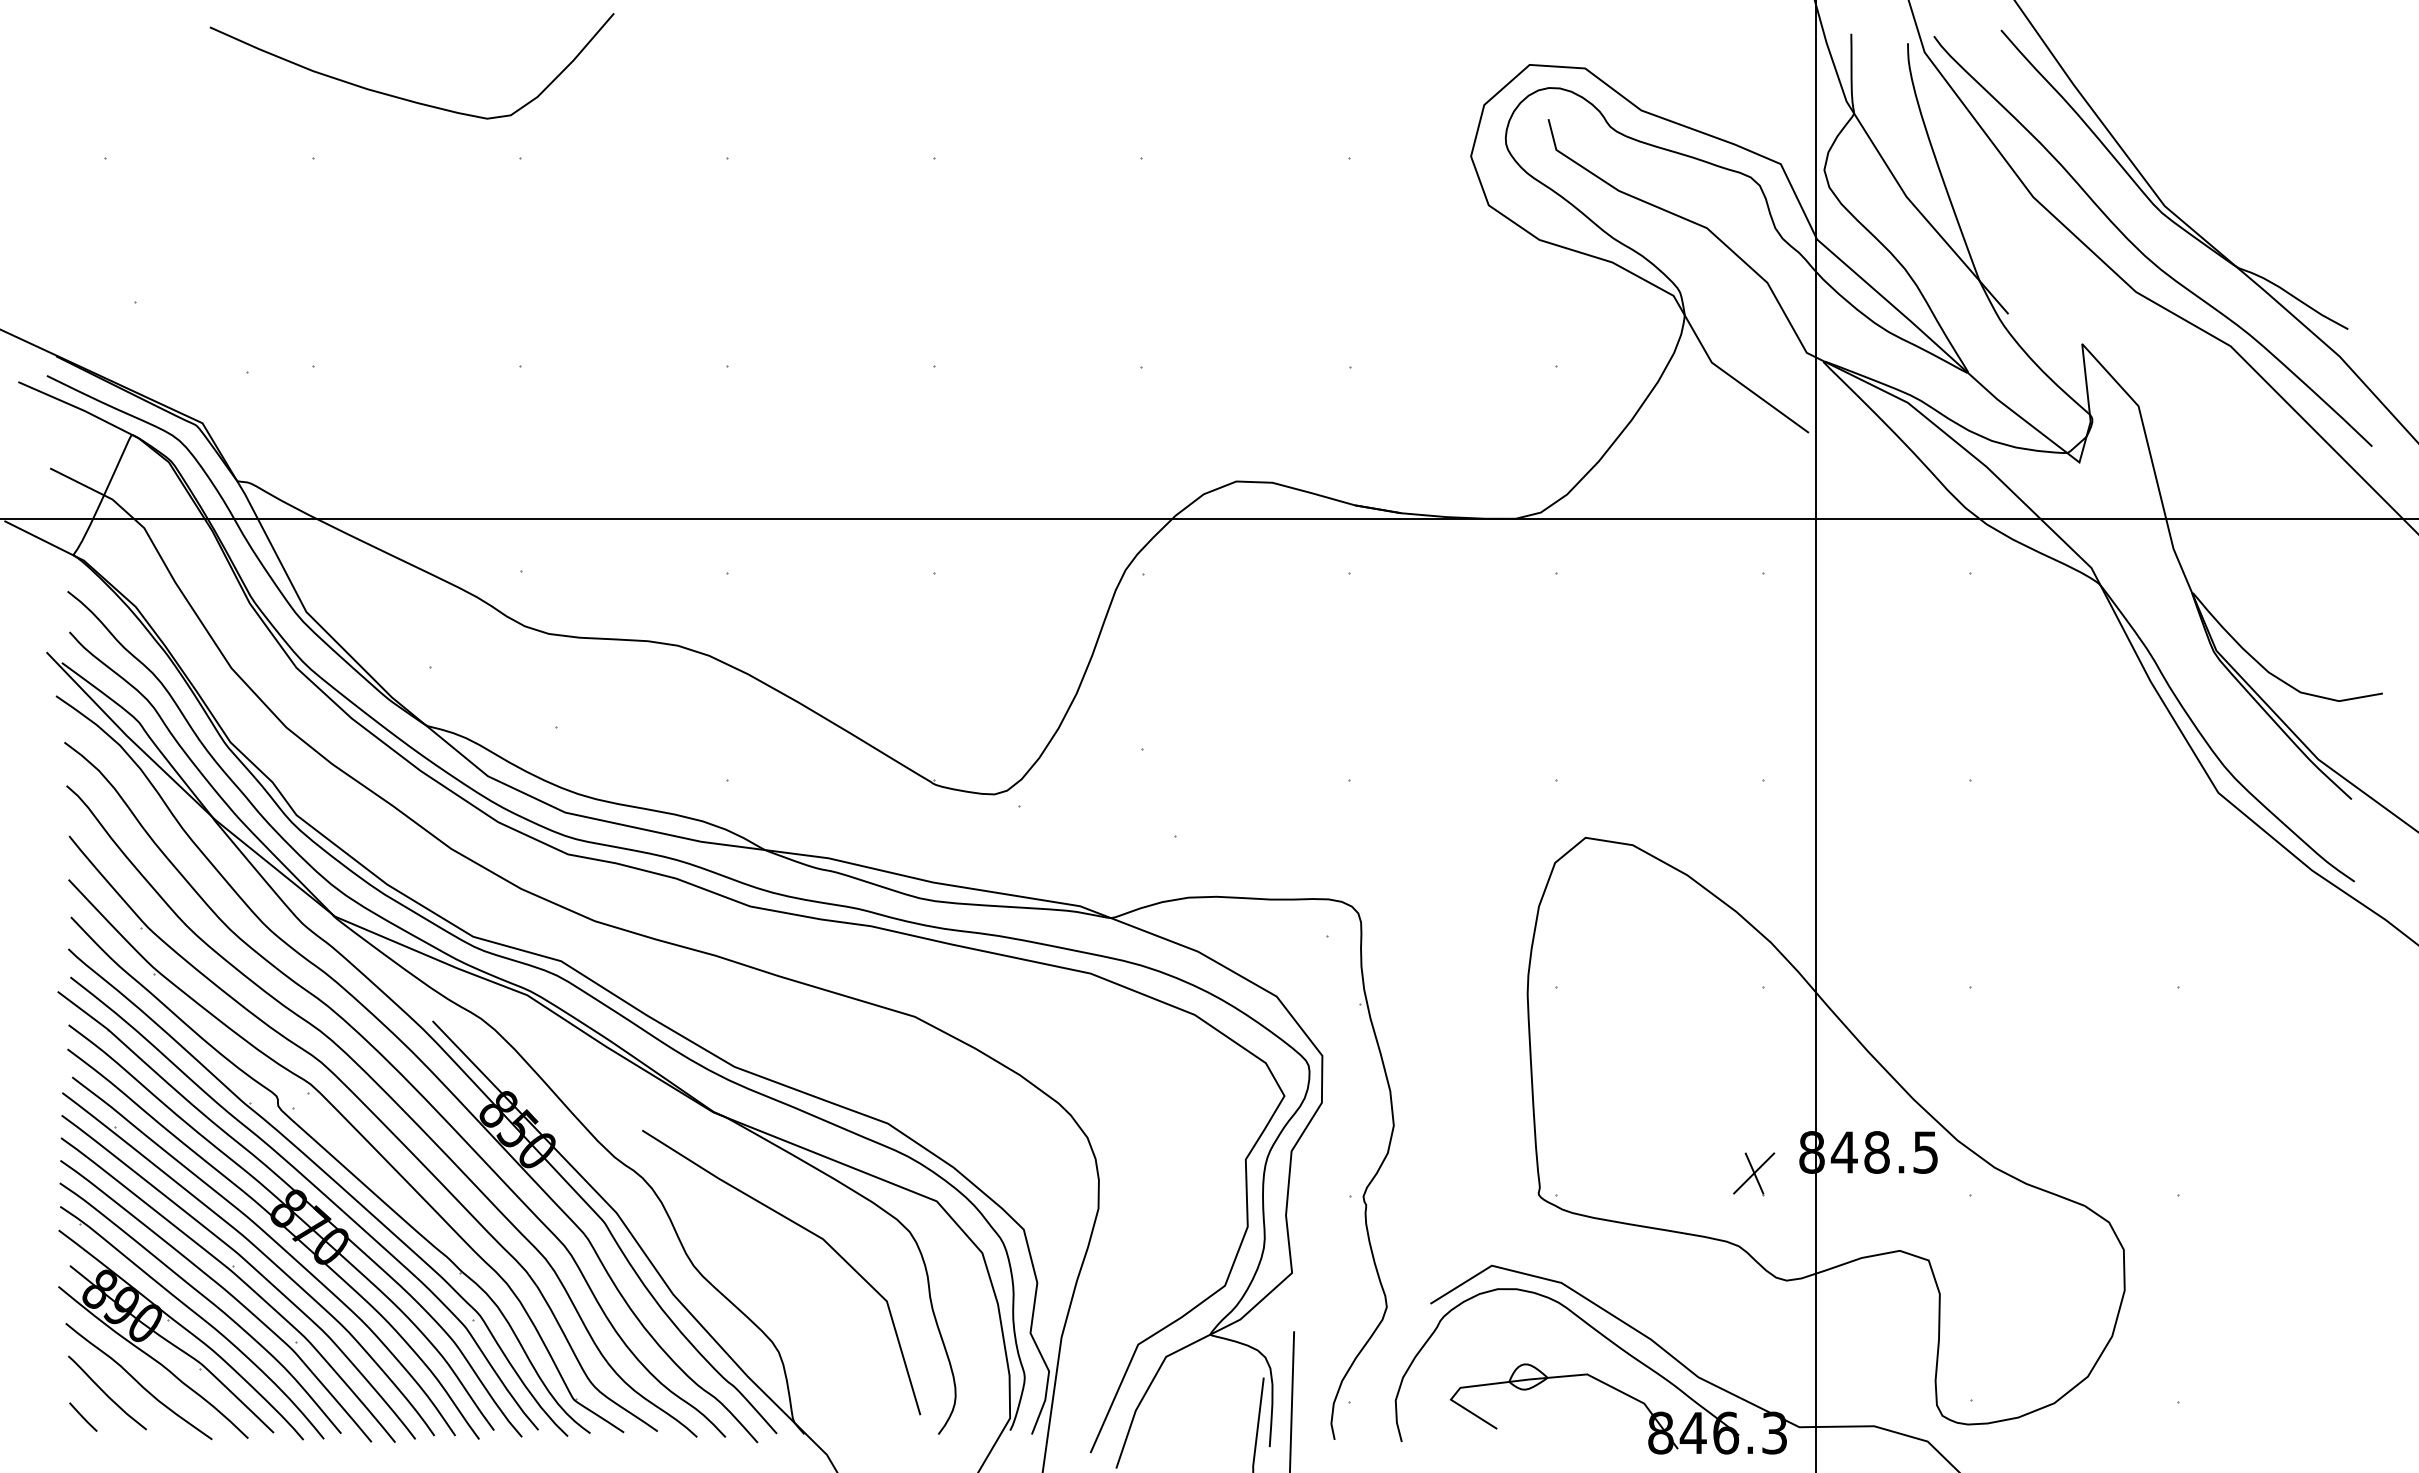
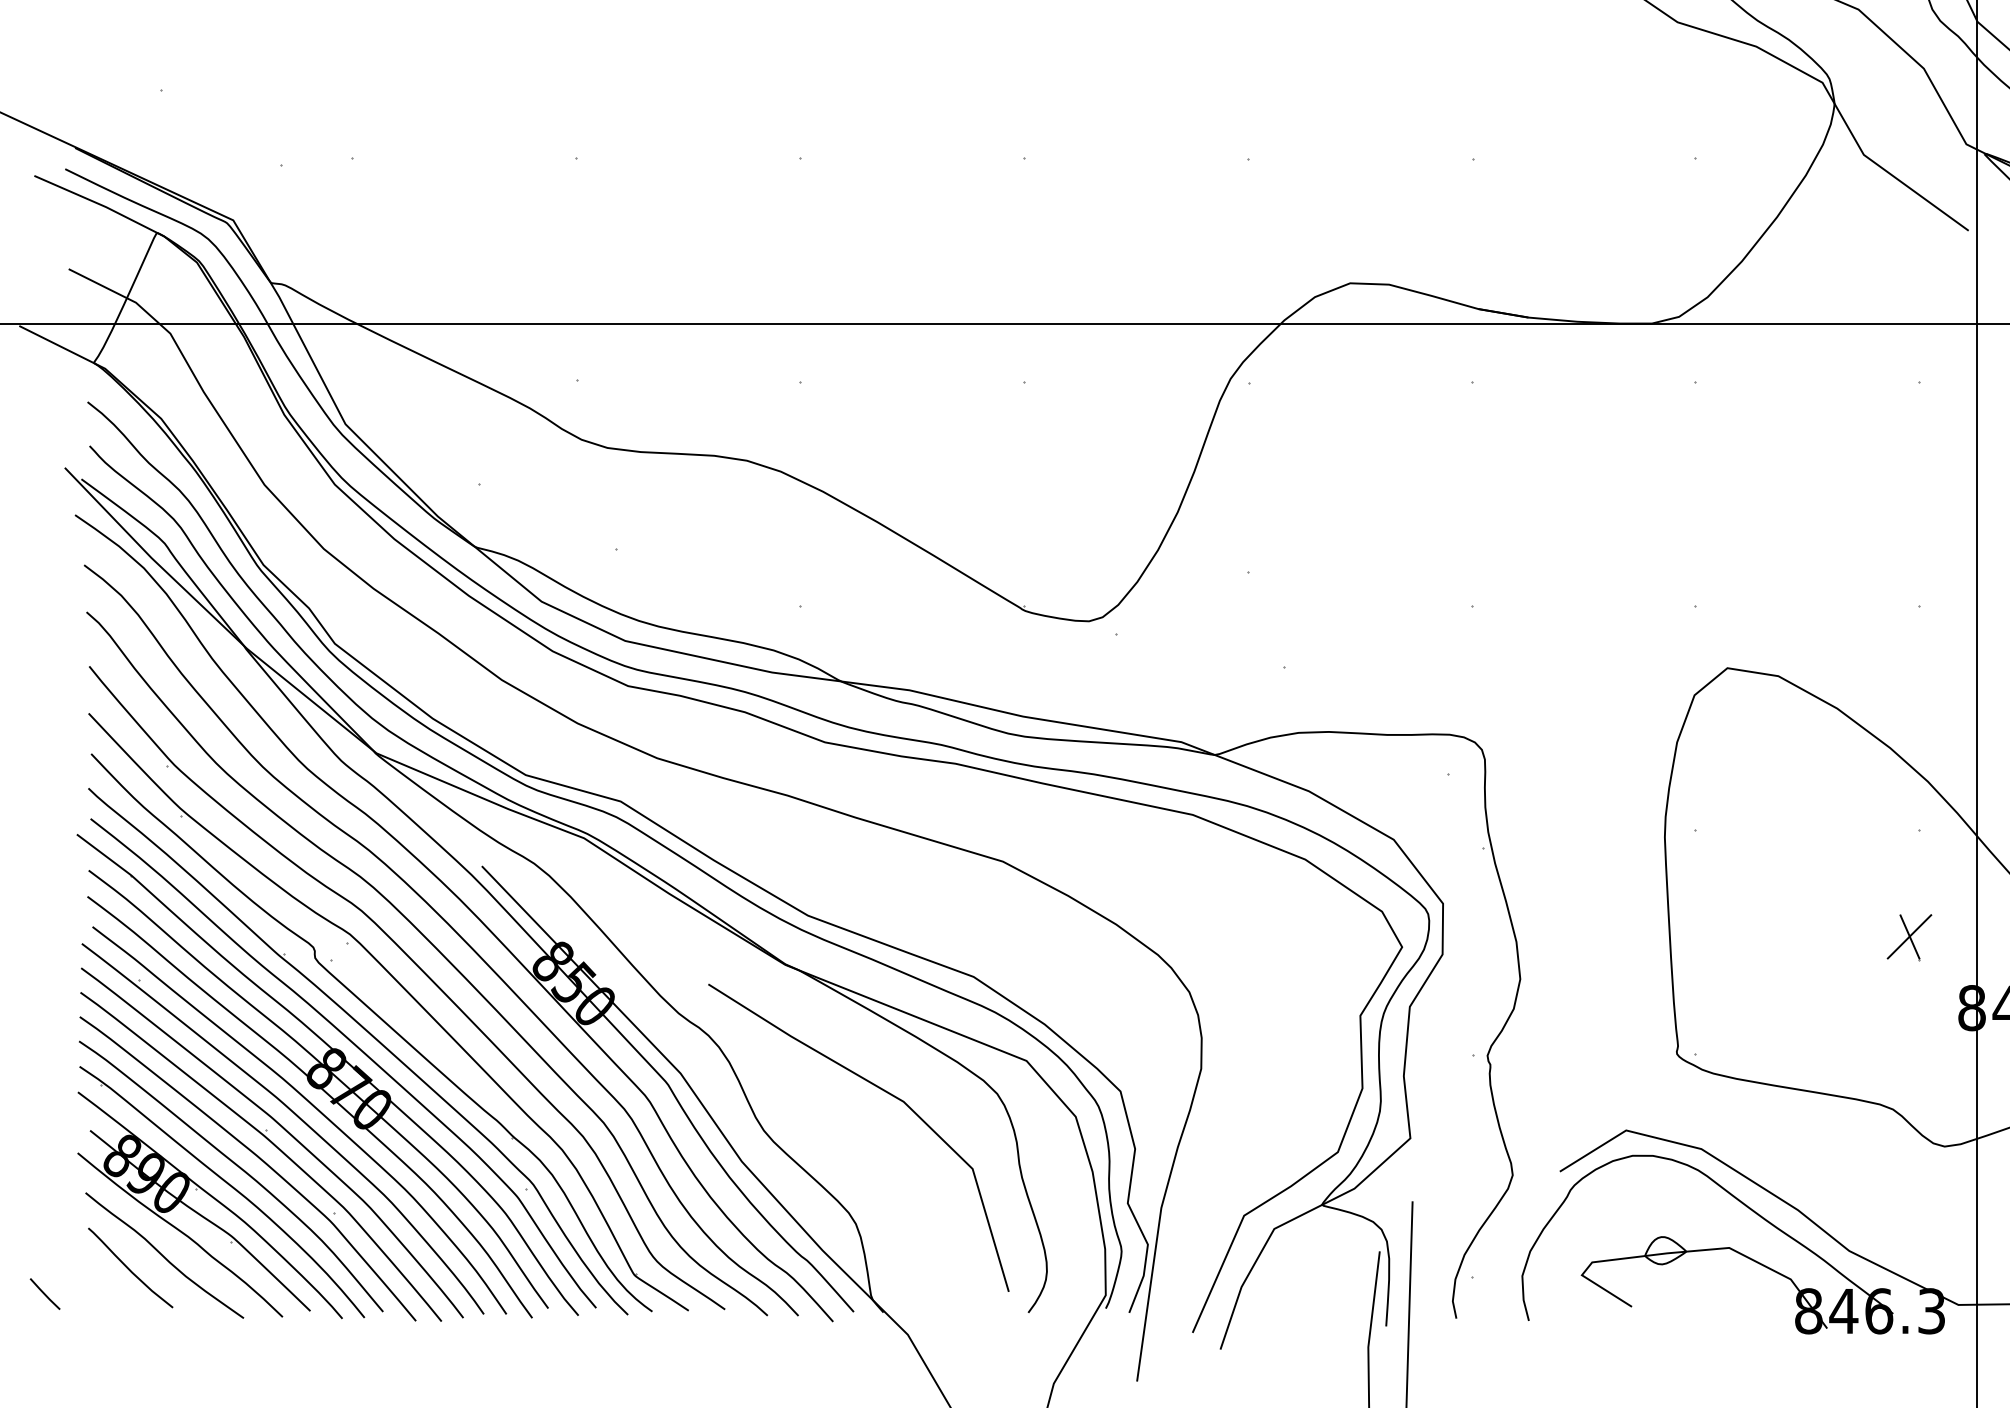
part: (1754, 1174) -> (1909, 937), moved
line: (83, 1416) -> (45, 1293), moved

